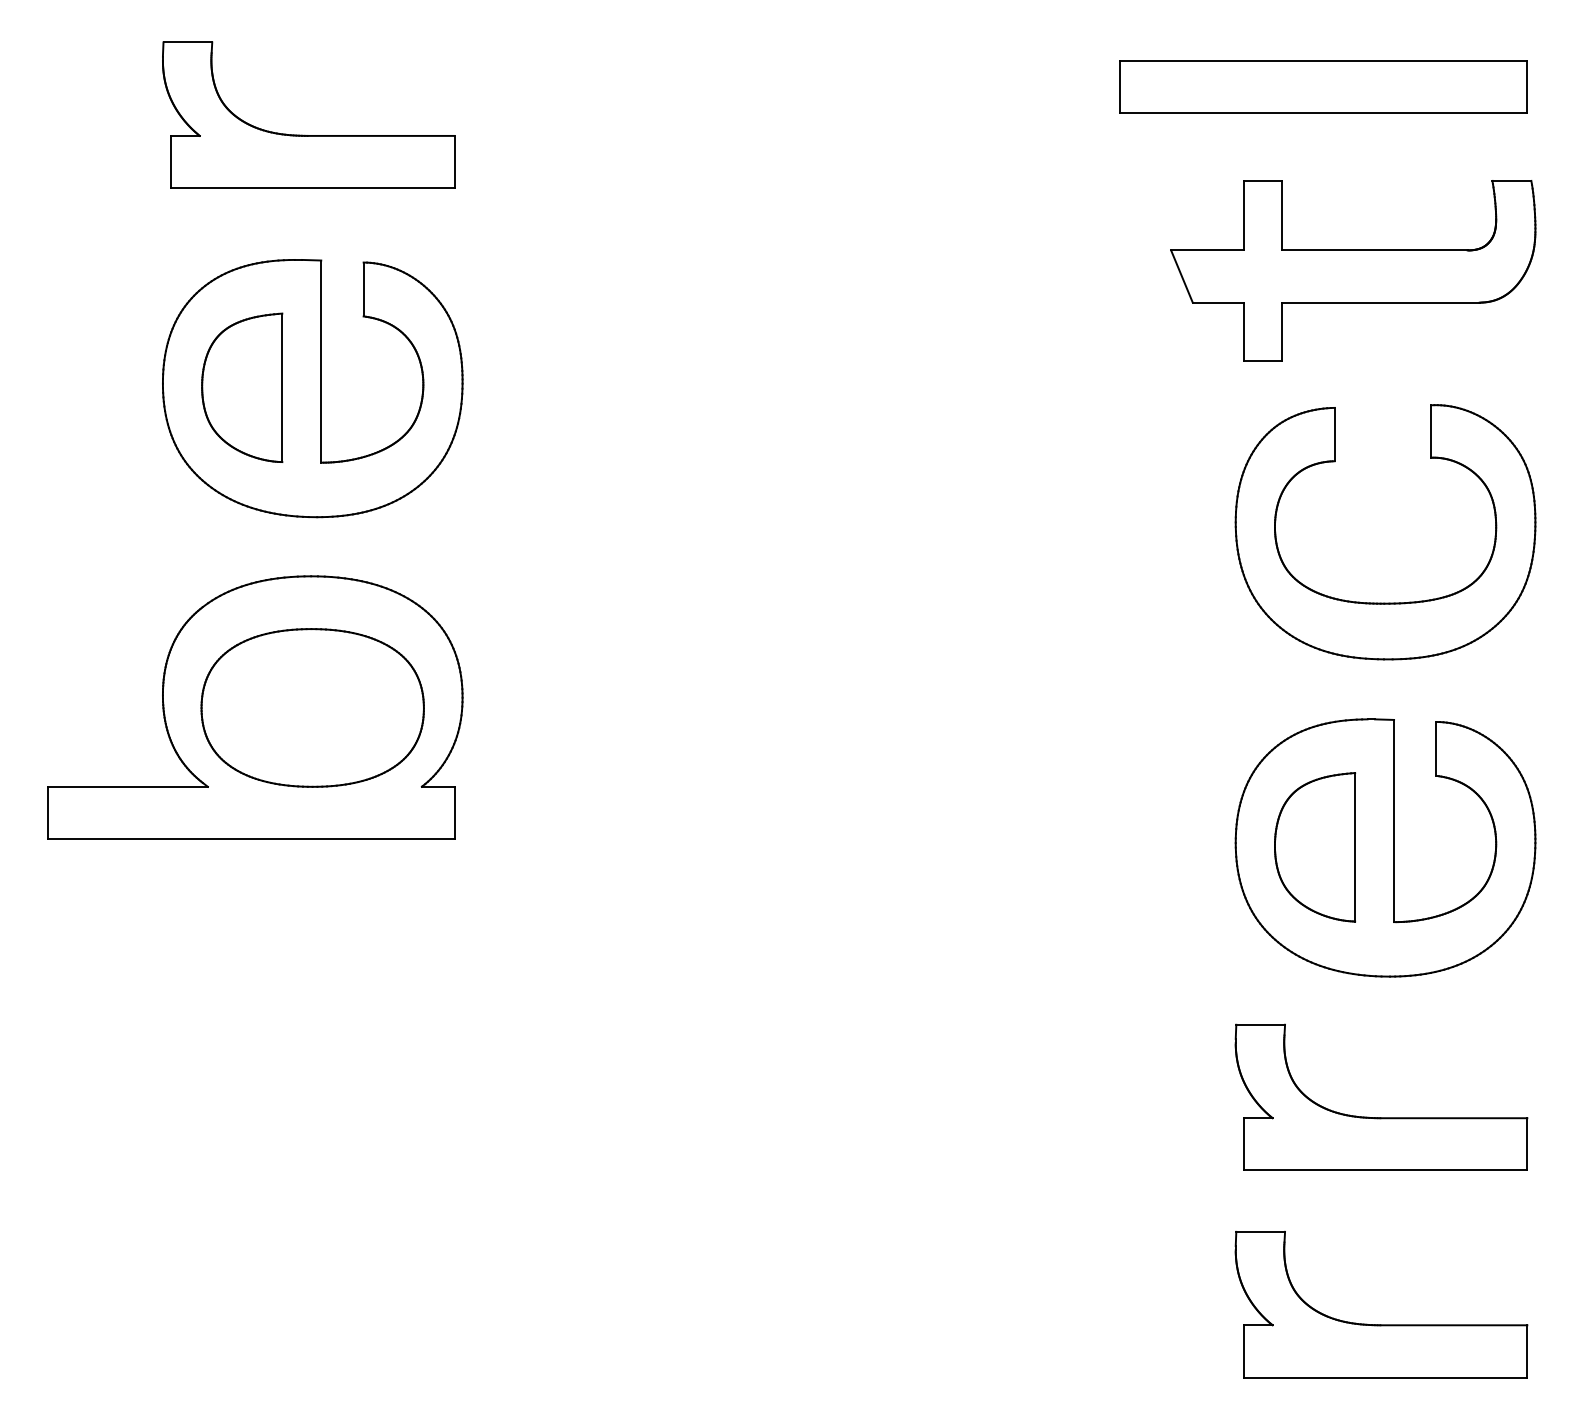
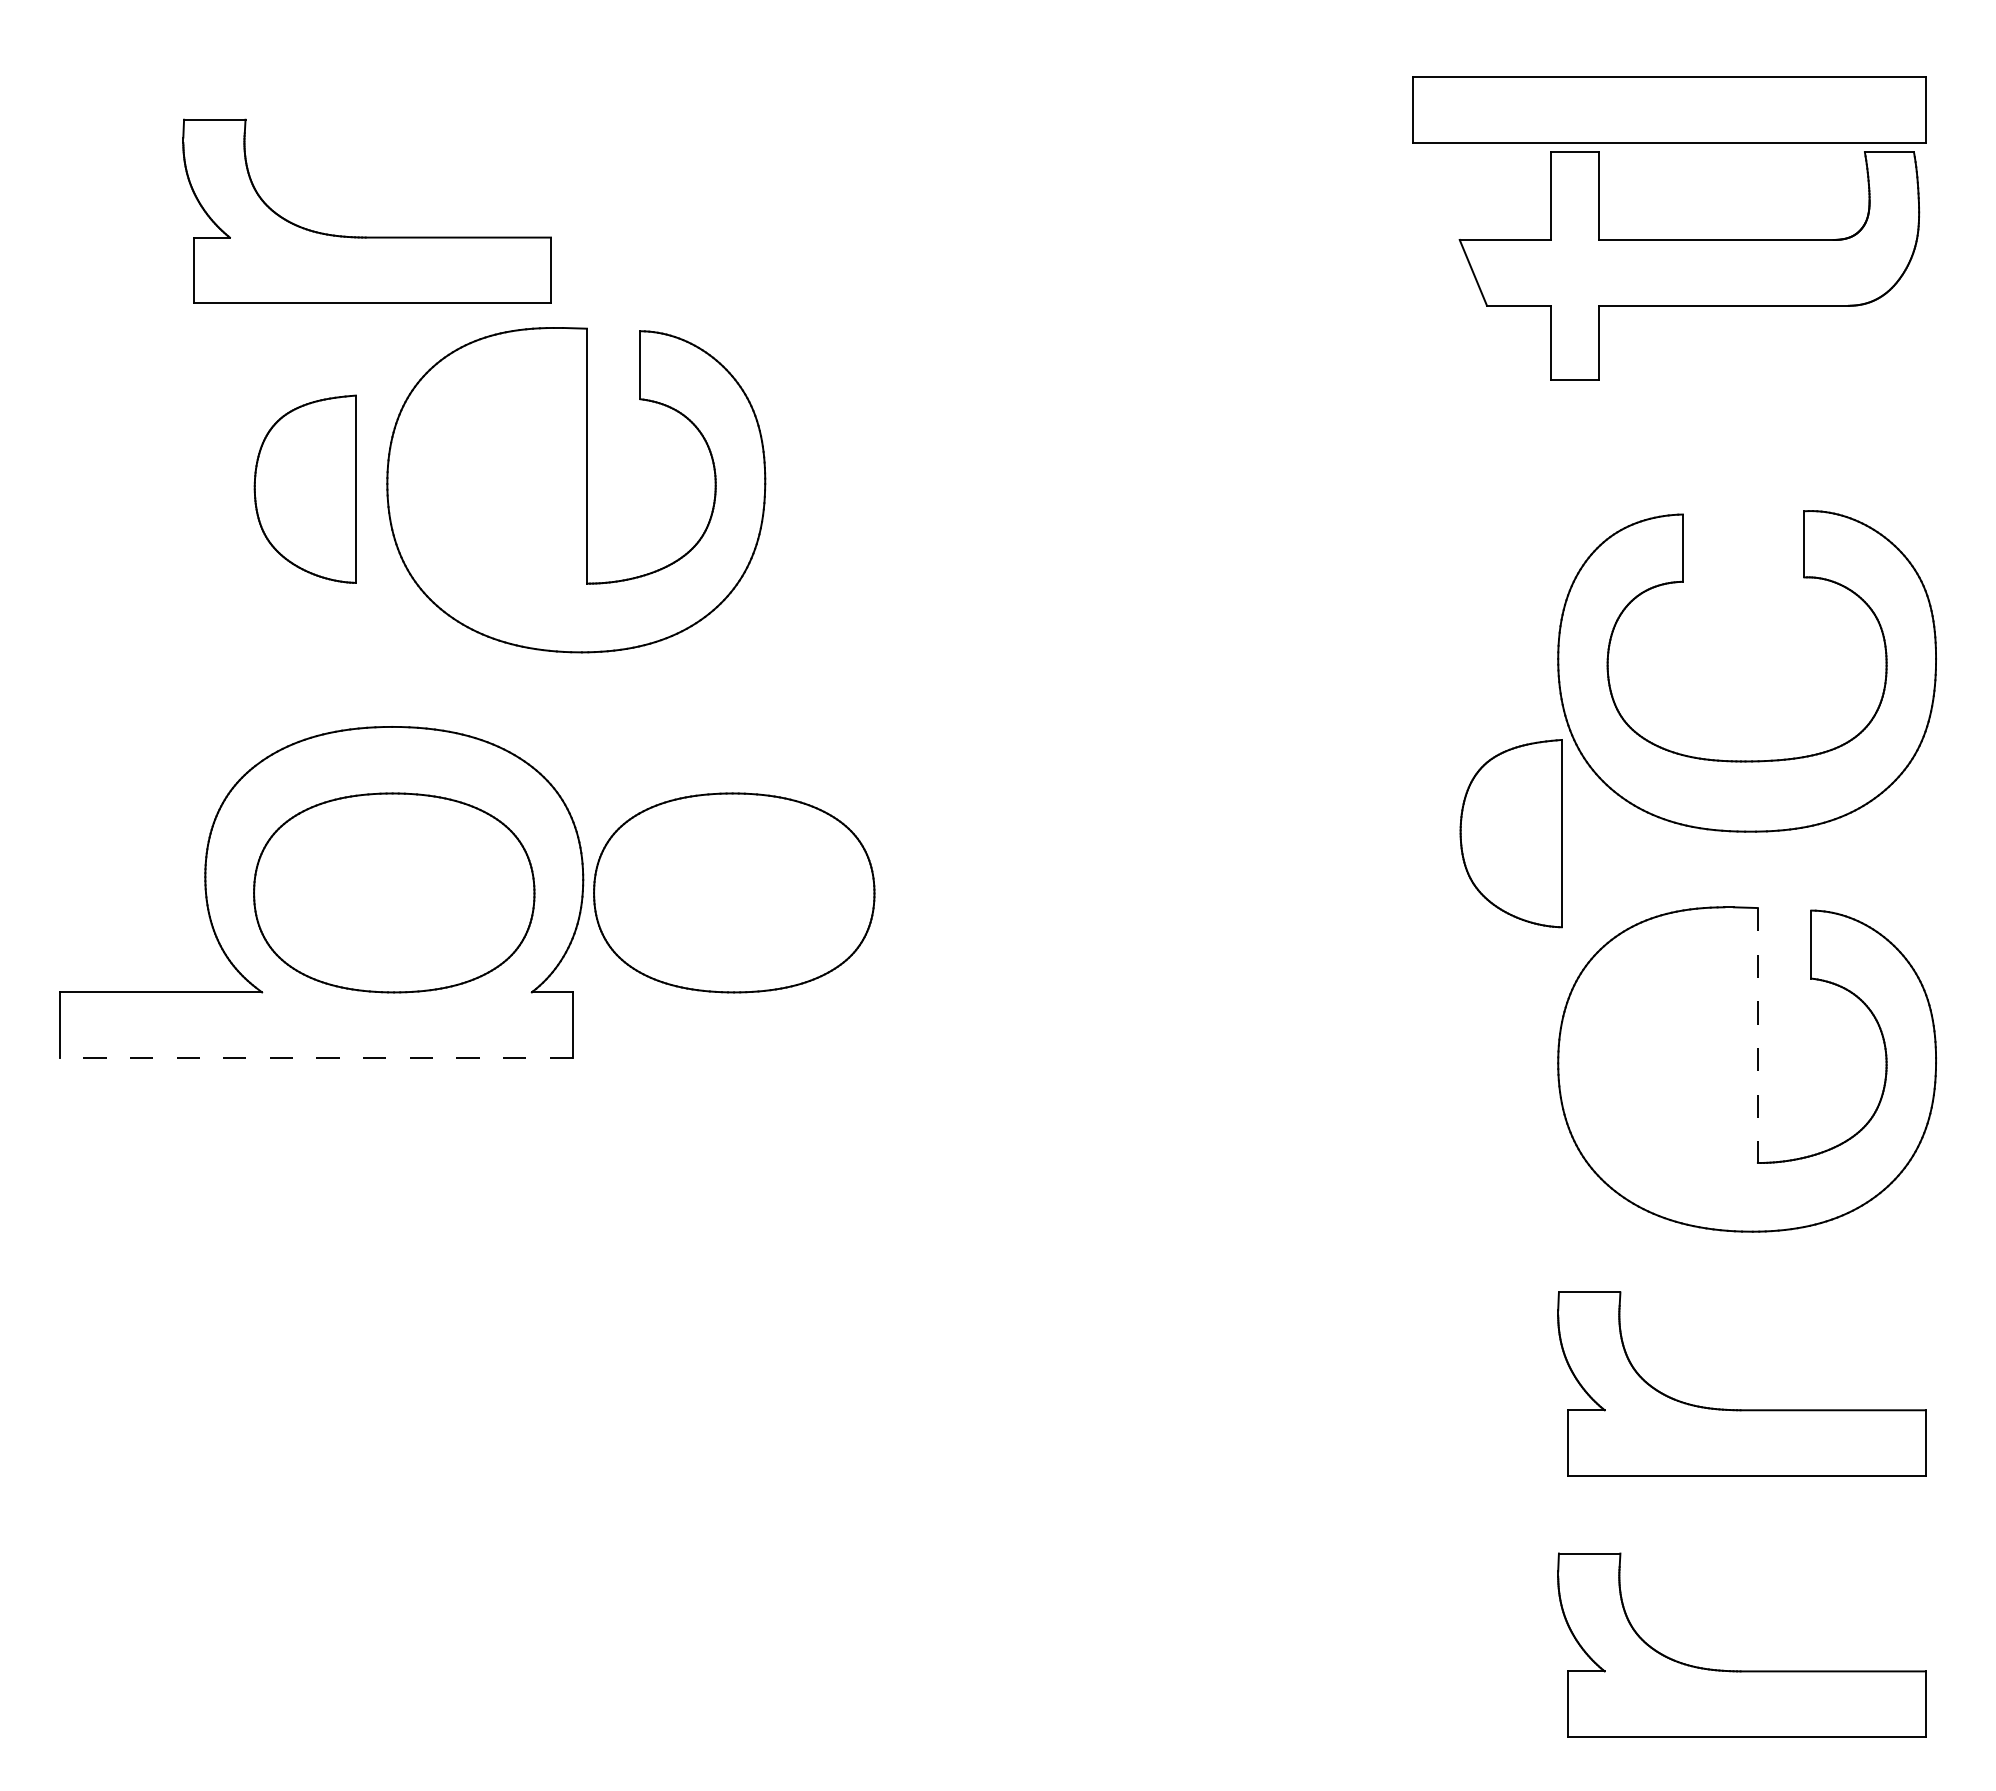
part: (308, 135) -> (366, 236), moved
part: (1353, 270) -> (1689, 265), moved
part: (312, 388) -> (576, 490), moved
part: (582, 707) -> (734, 892), added
line: (1393, 821) -> (1757, 1036), solid -> dashed
line: (251, 839) -> (316, 1058), solid -> dashed
part: (1314, 847) -> (1510, 833), moved

